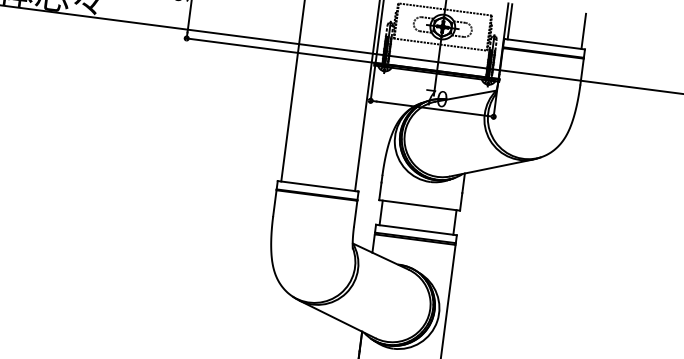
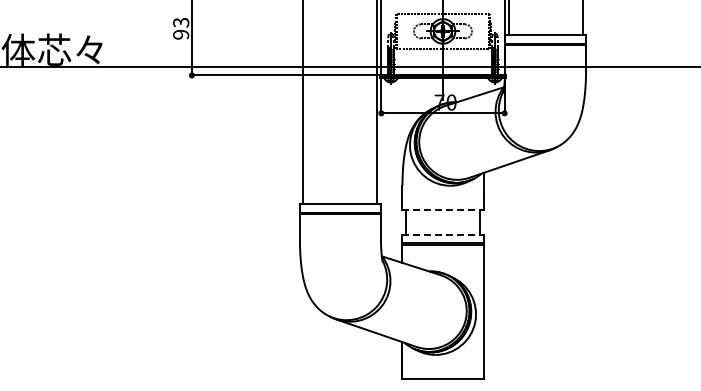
line: (419, 205) -> (442, 210), solid -> dashed
line: (416, 229) -> (442, 234), solid -> dashed

